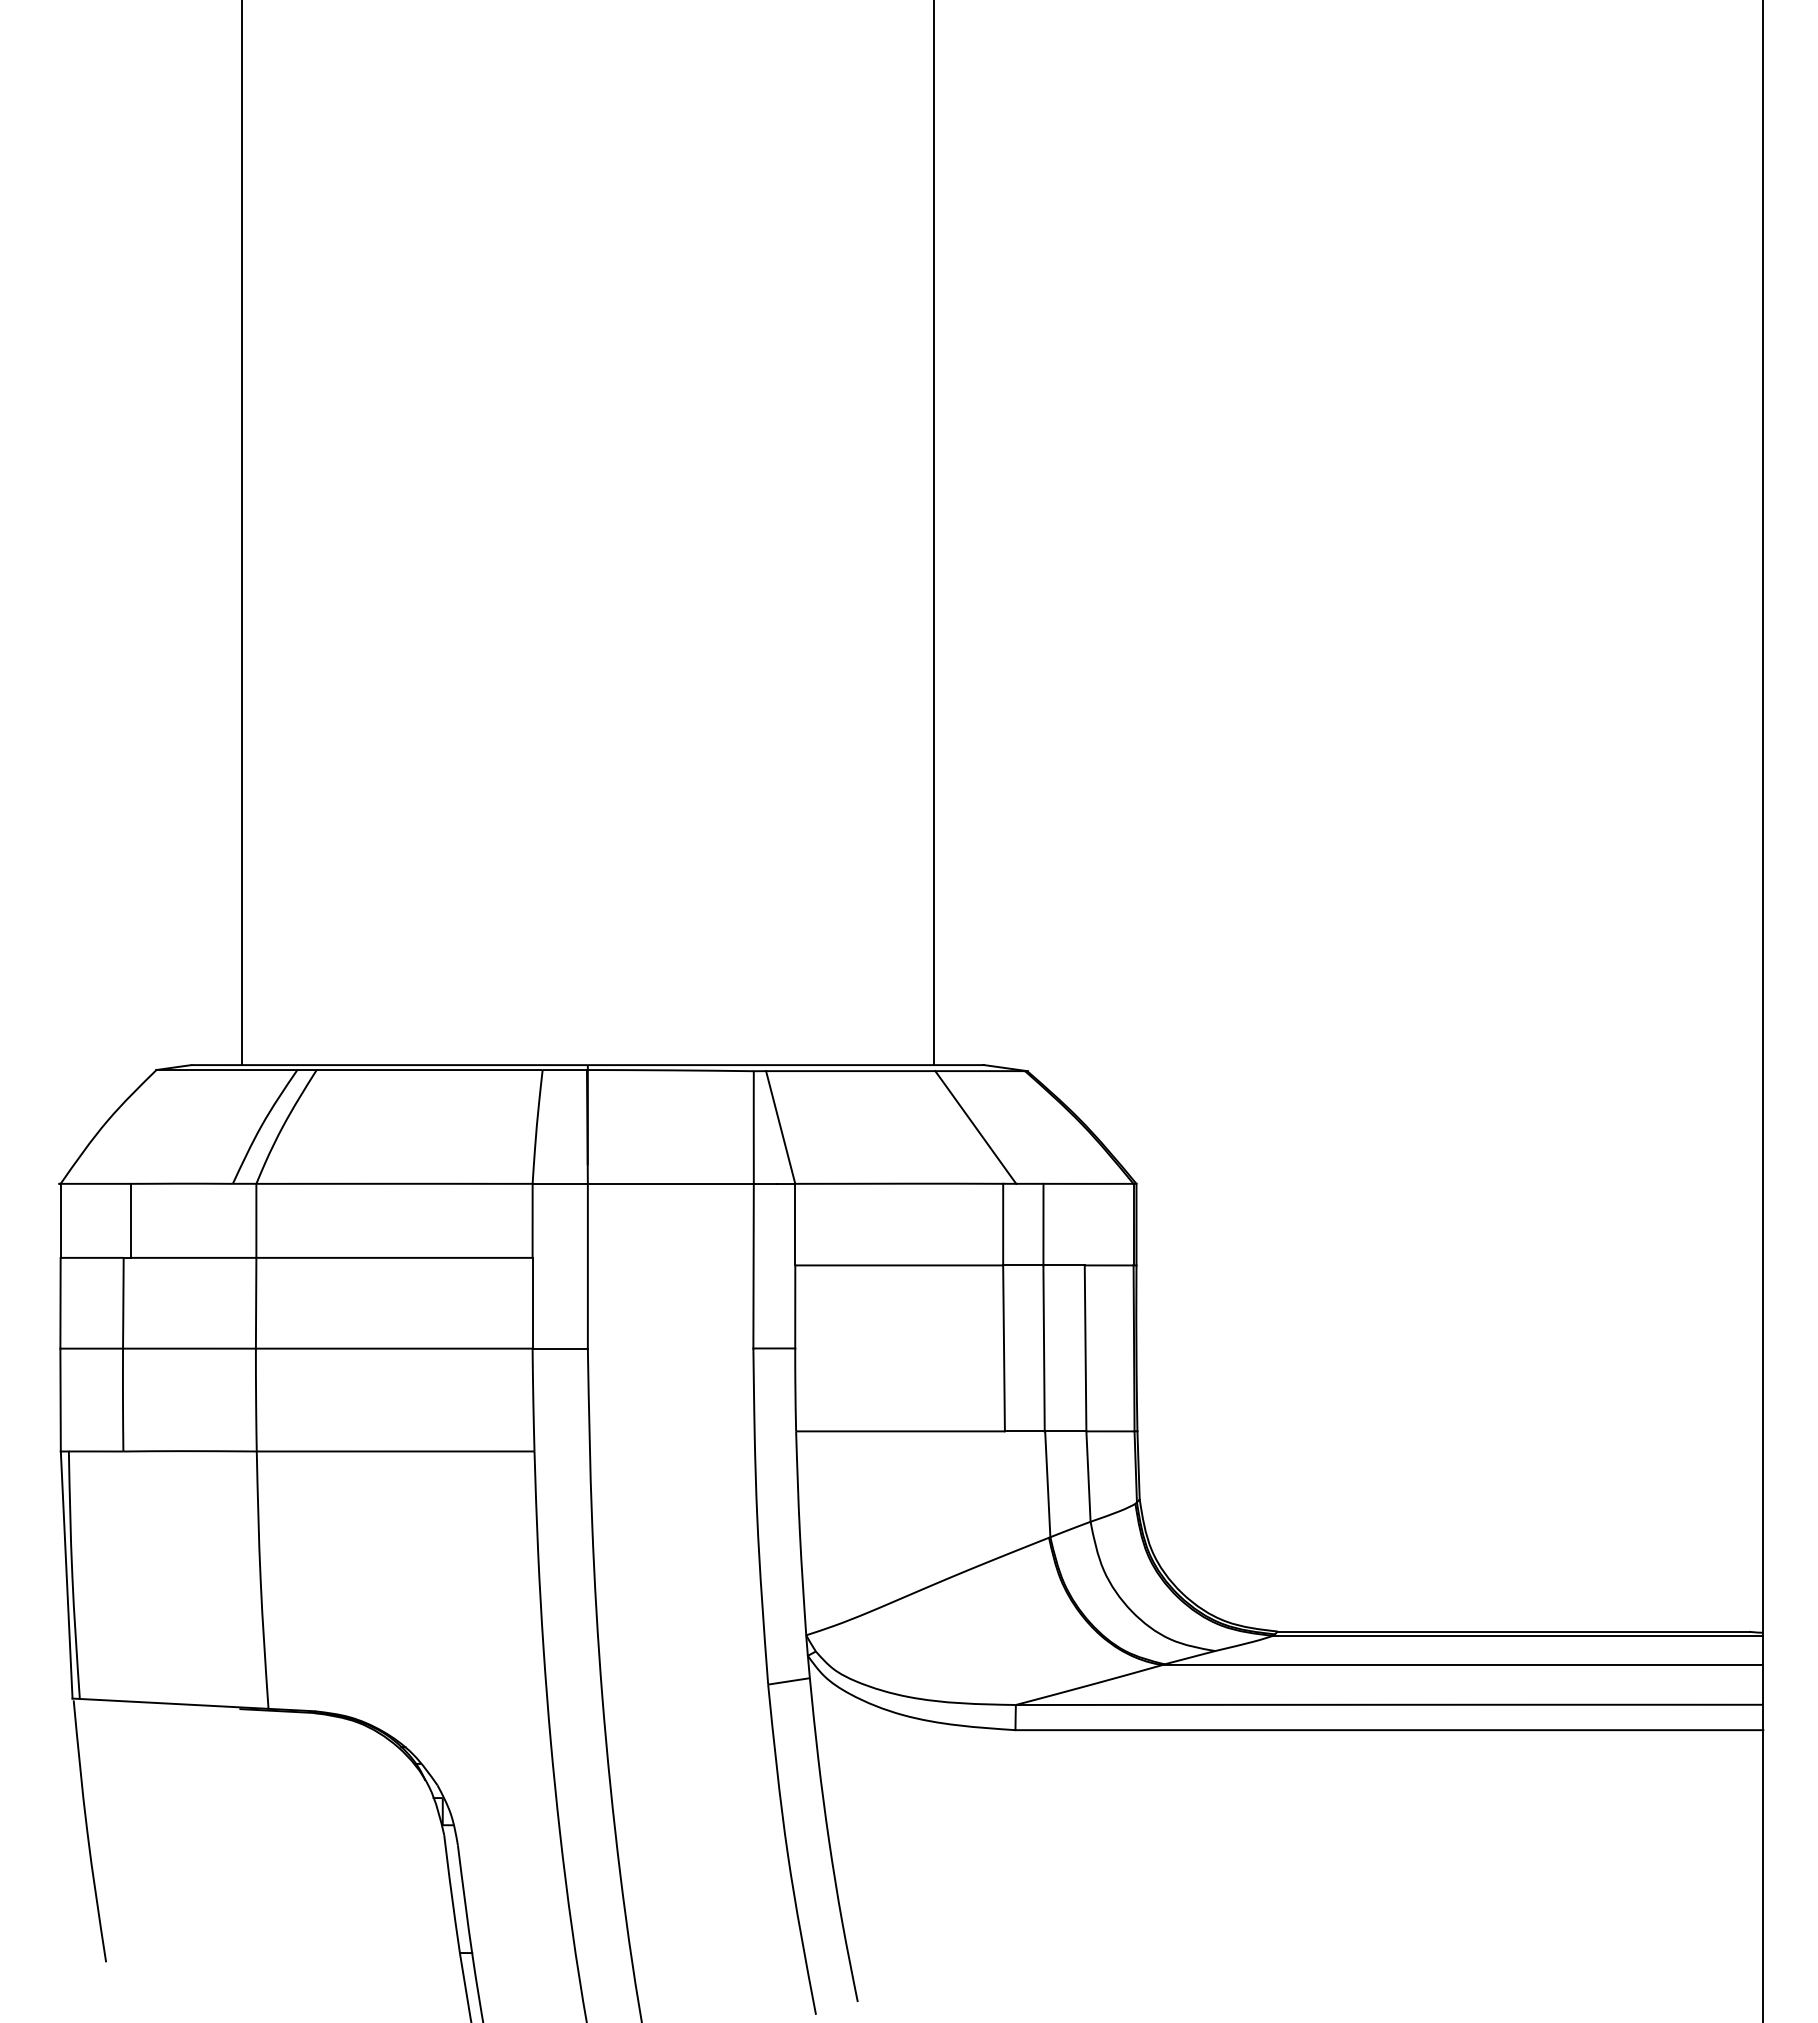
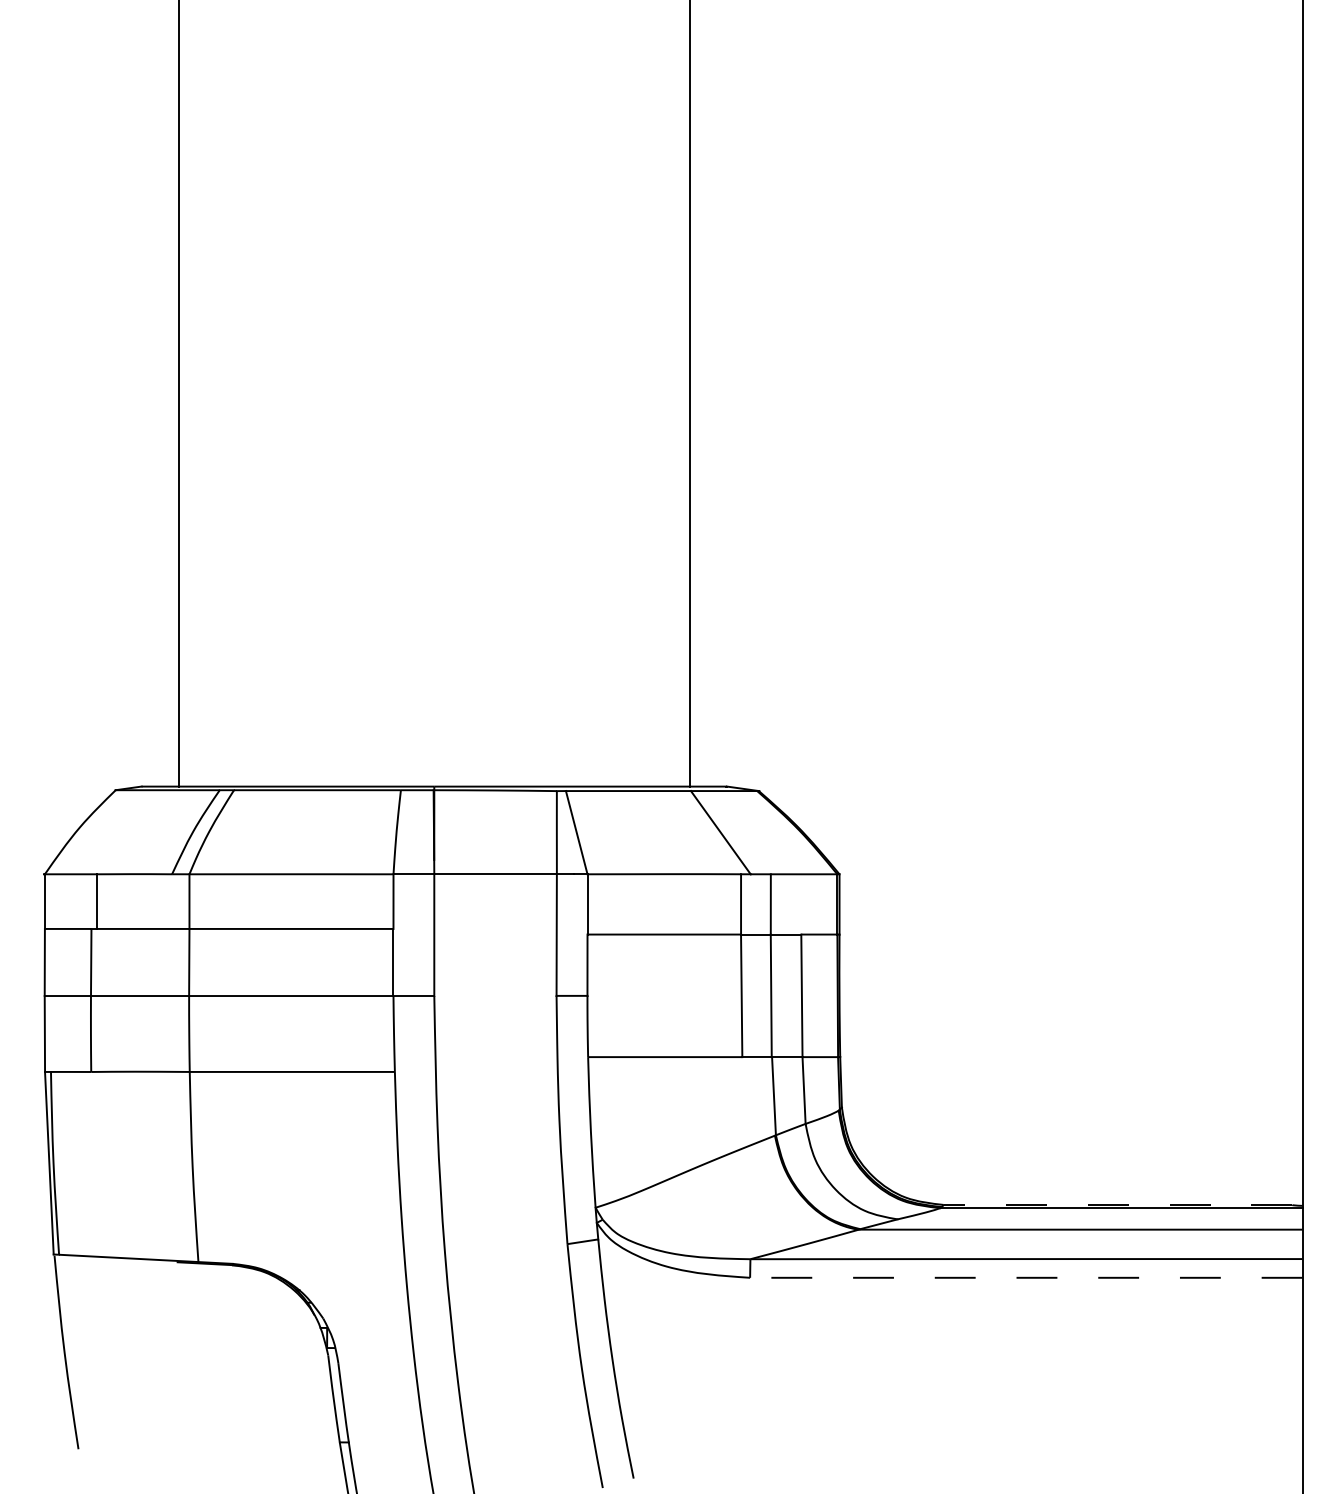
line: (1513, 1631) -> (1117, 1204), solid -> dashed
line: (1389, 1730) -> (1026, 1278), solid -> dashed

